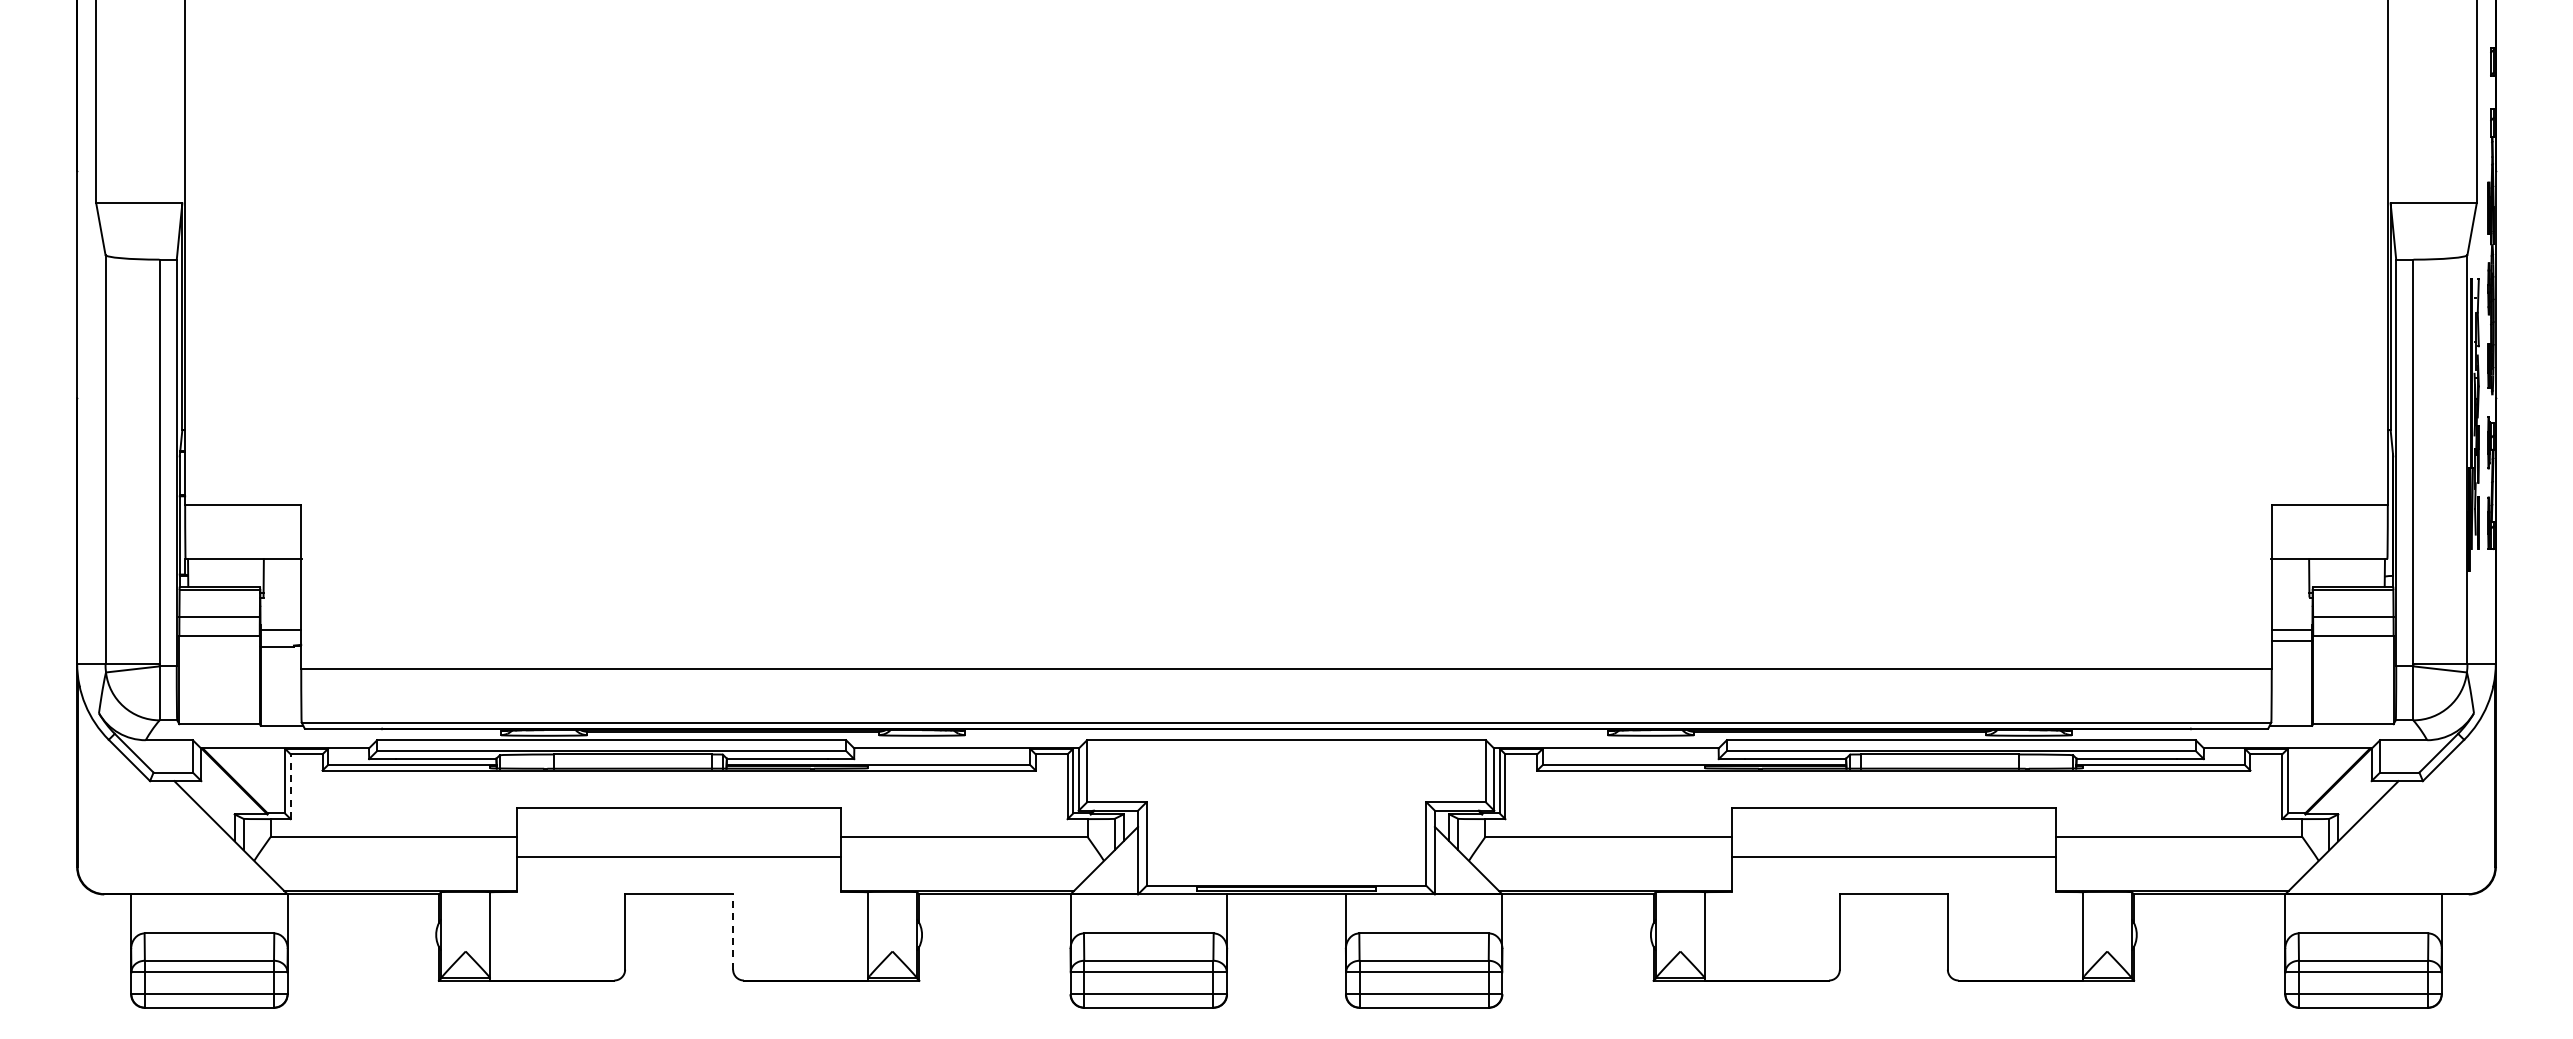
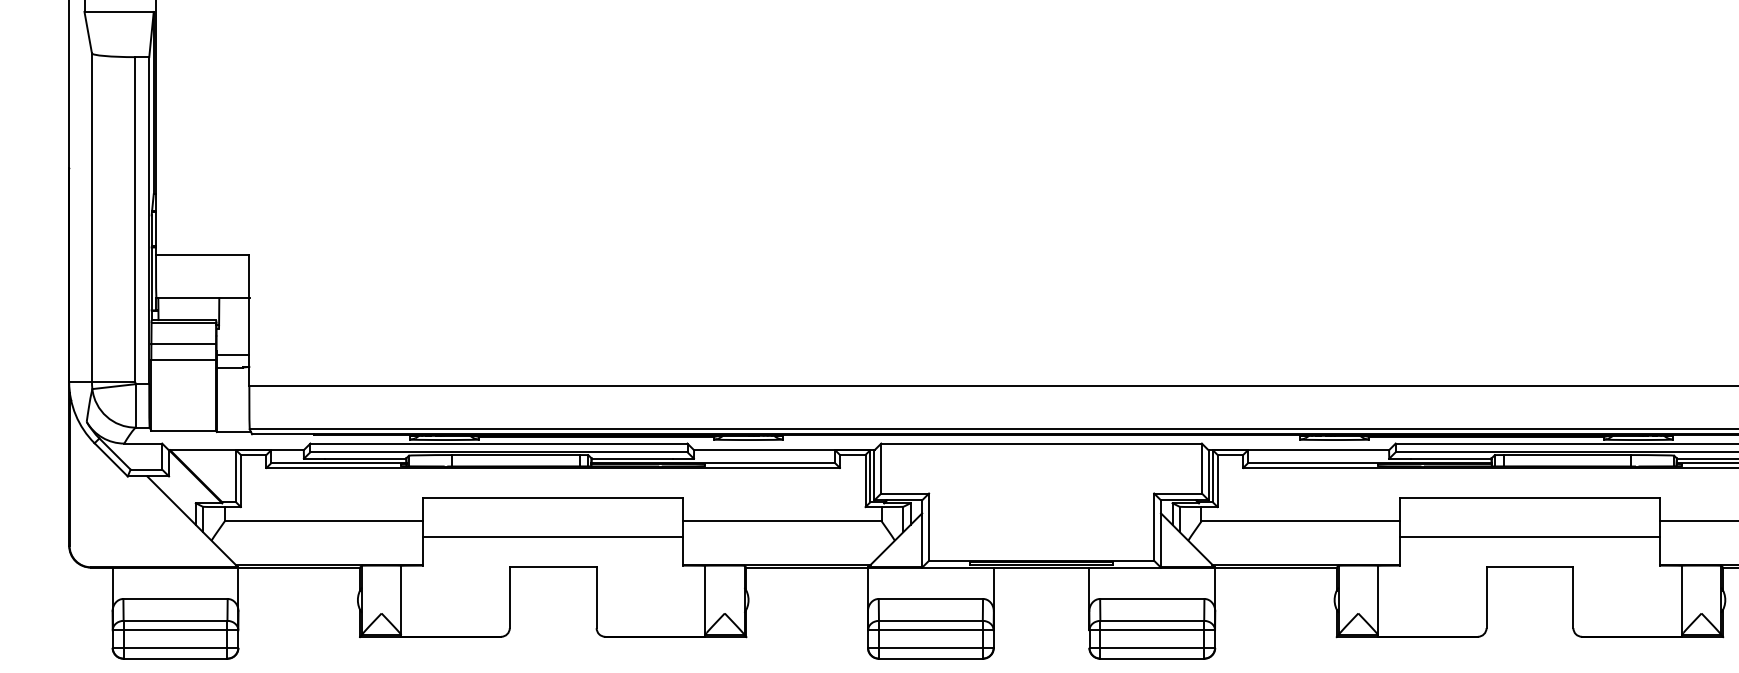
line: (290, 786) -> (240, 480), dashed -> solid
line: (733, 931) -> (596, 597), dashed -> solid

